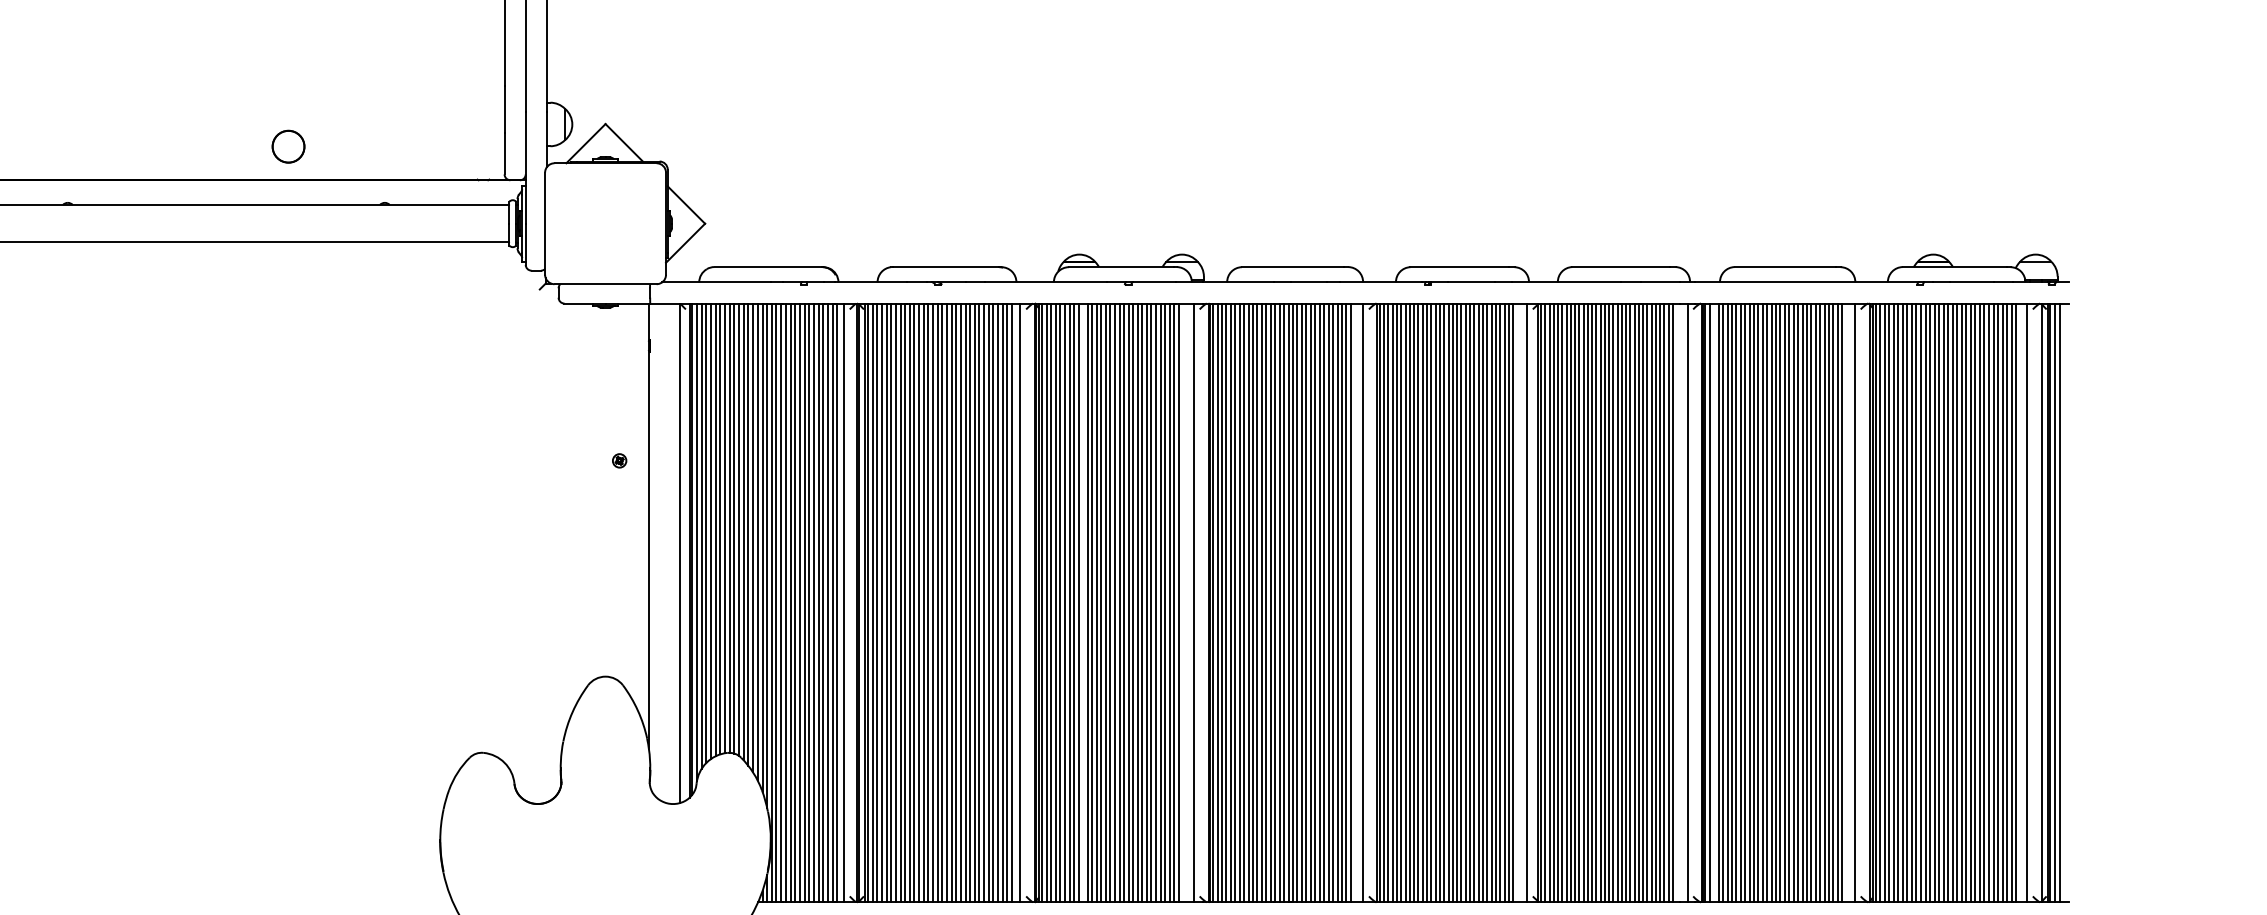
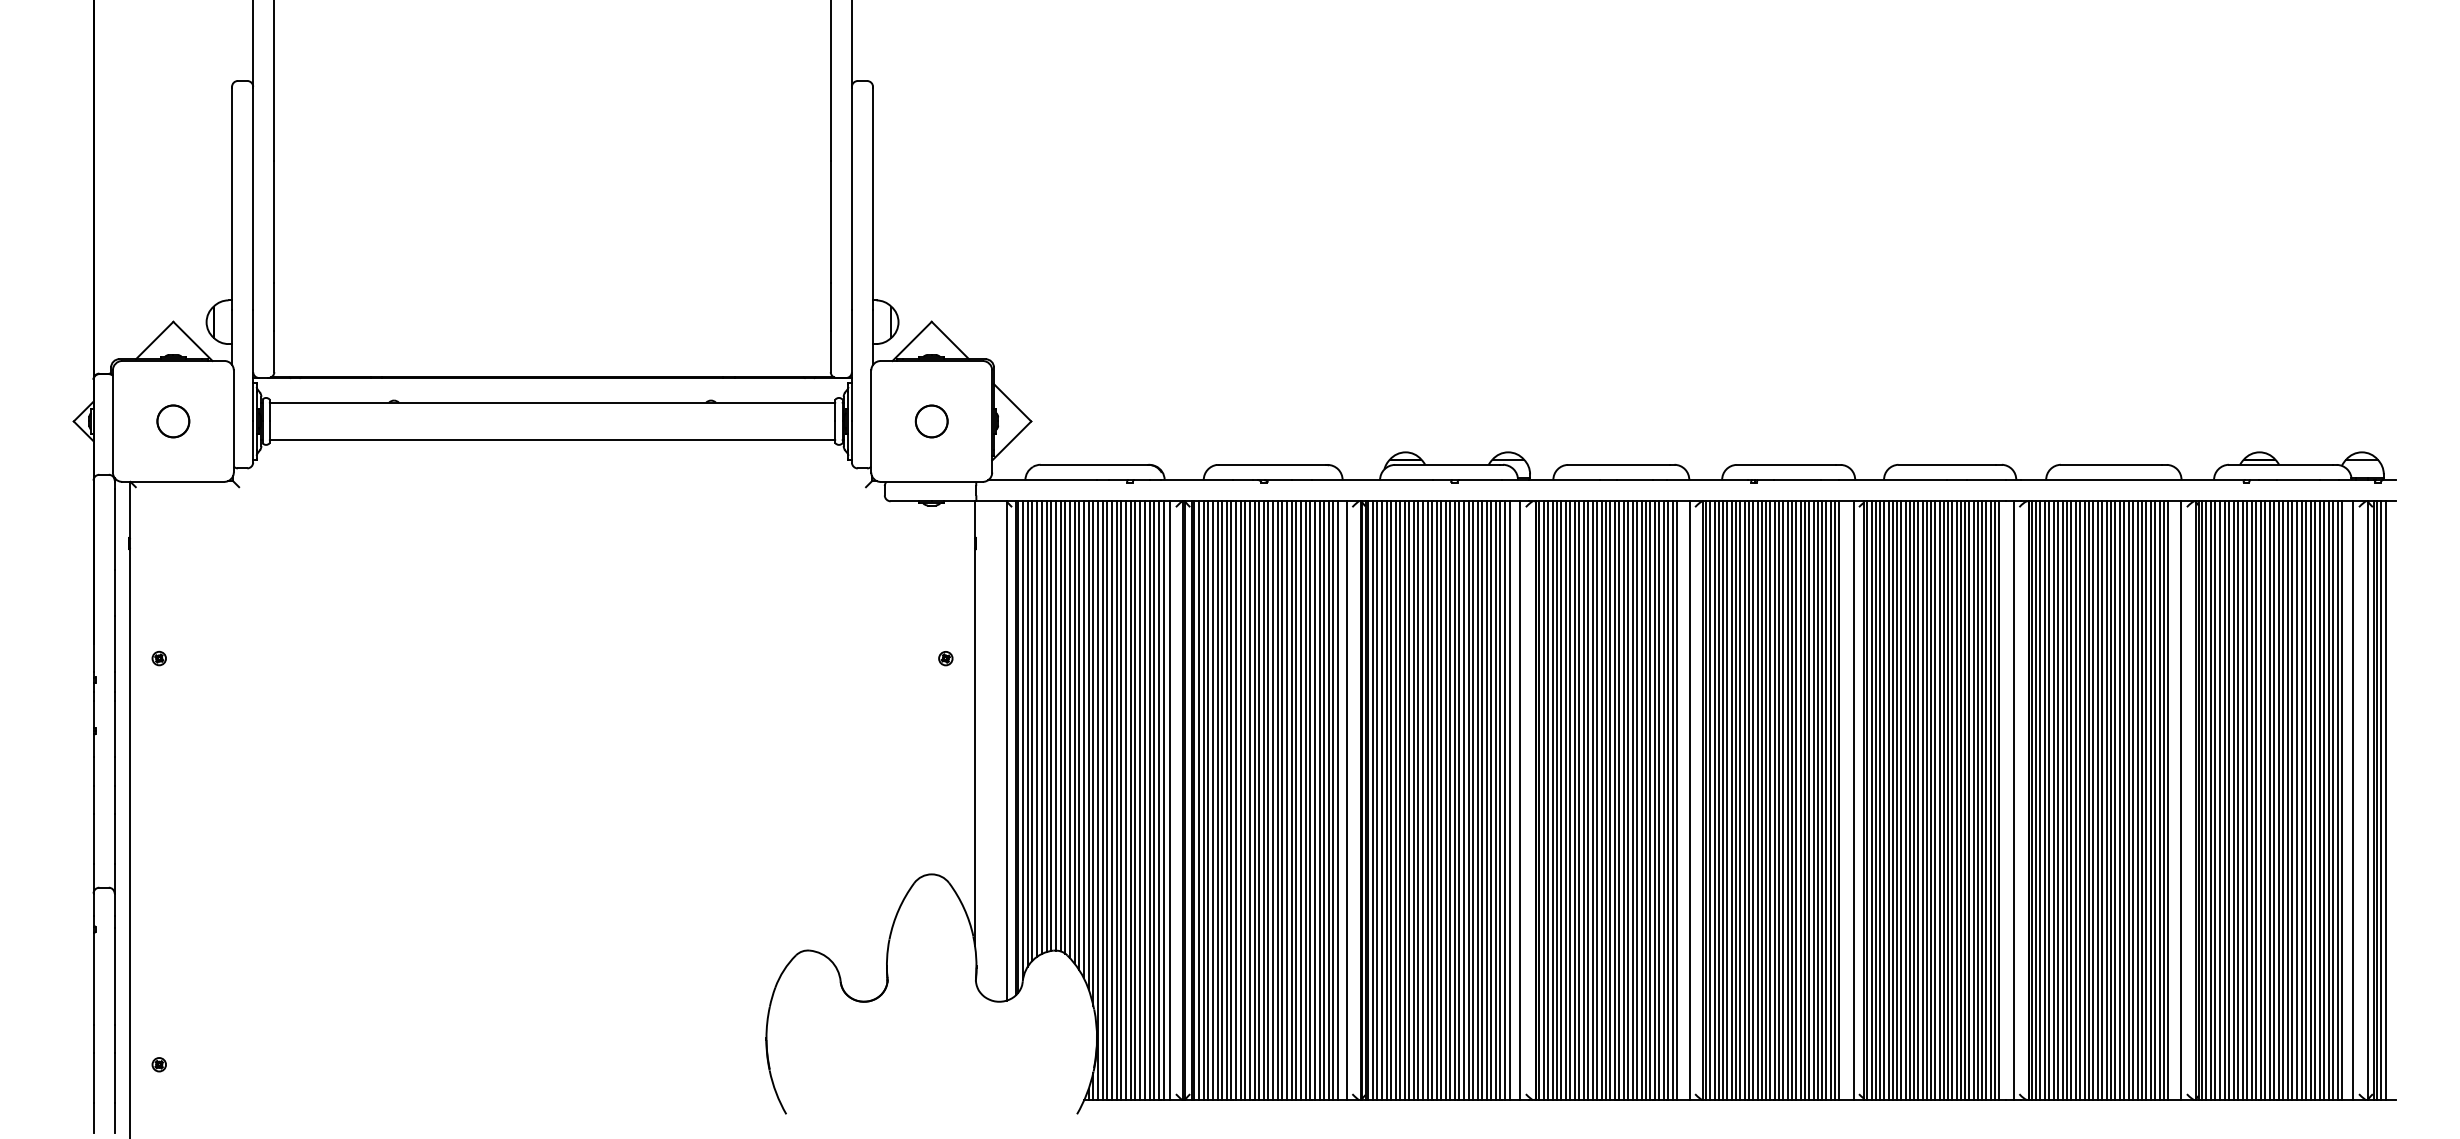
part: (288, 146) -> (931, 421), moved
line: (1083, 602) -> (1409, 800), added
line: (1183, 602) -> (1509, 800), added
line: (1714, 602) -> (2040, 800), added

